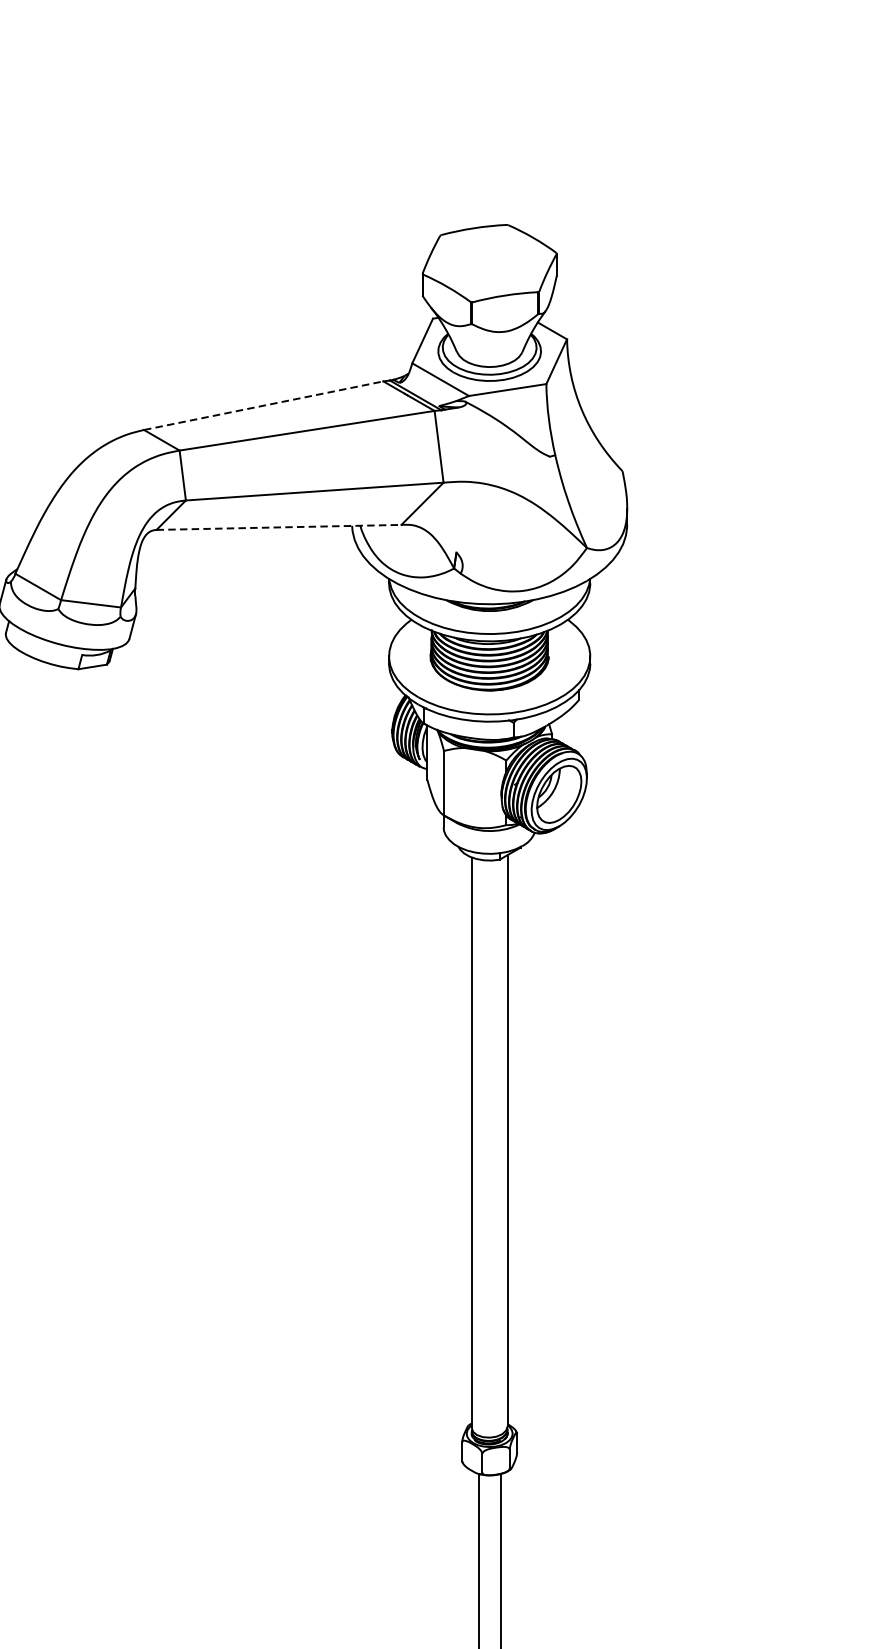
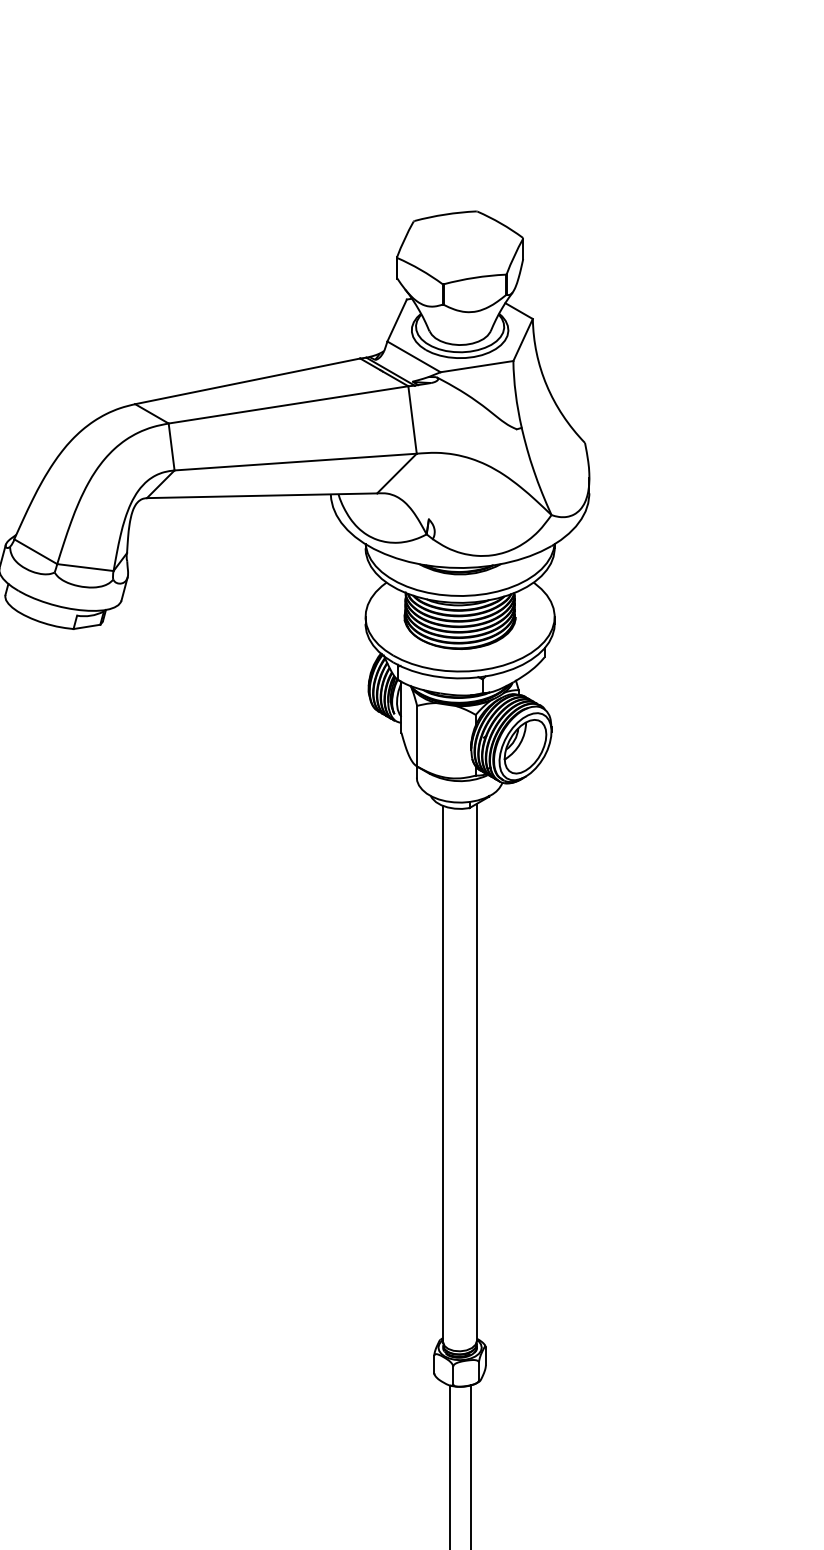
line: (263, 405) -> (247, 381), dashed -> solid
line: (279, 527) -> (262, 495), dashed -> solid

